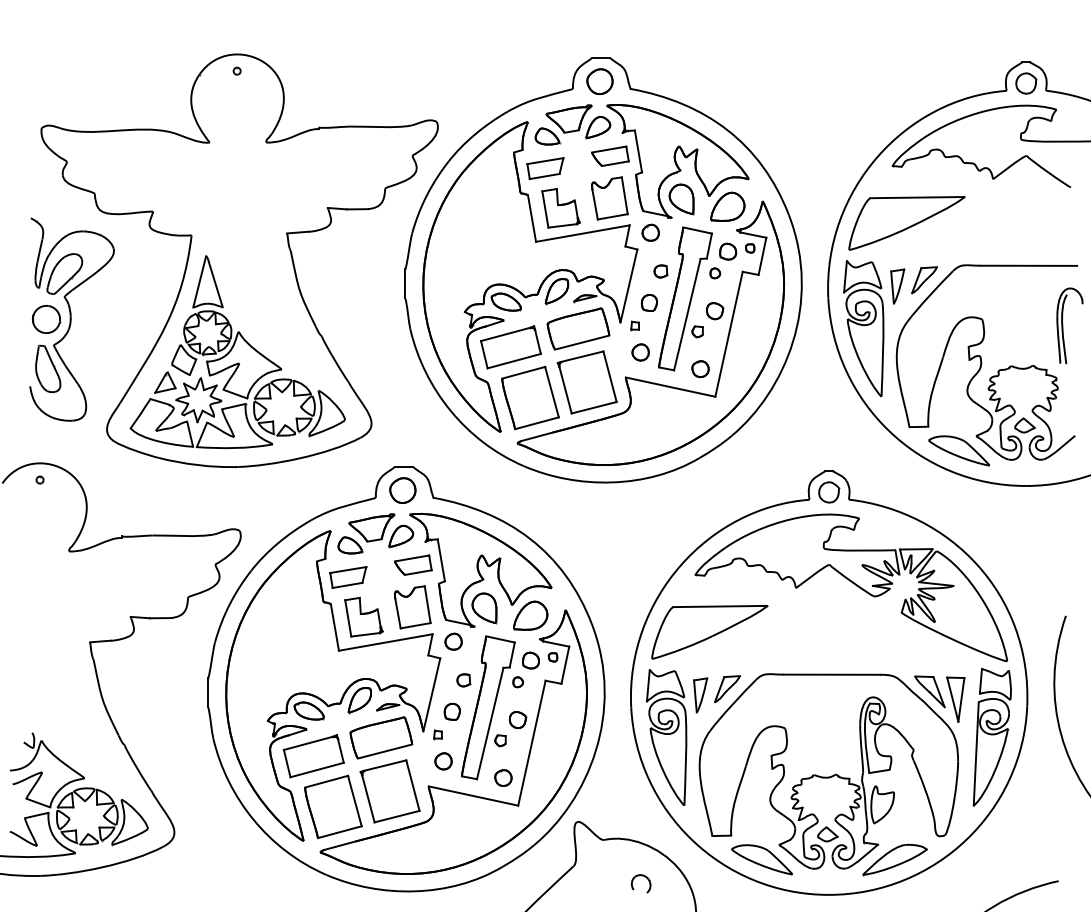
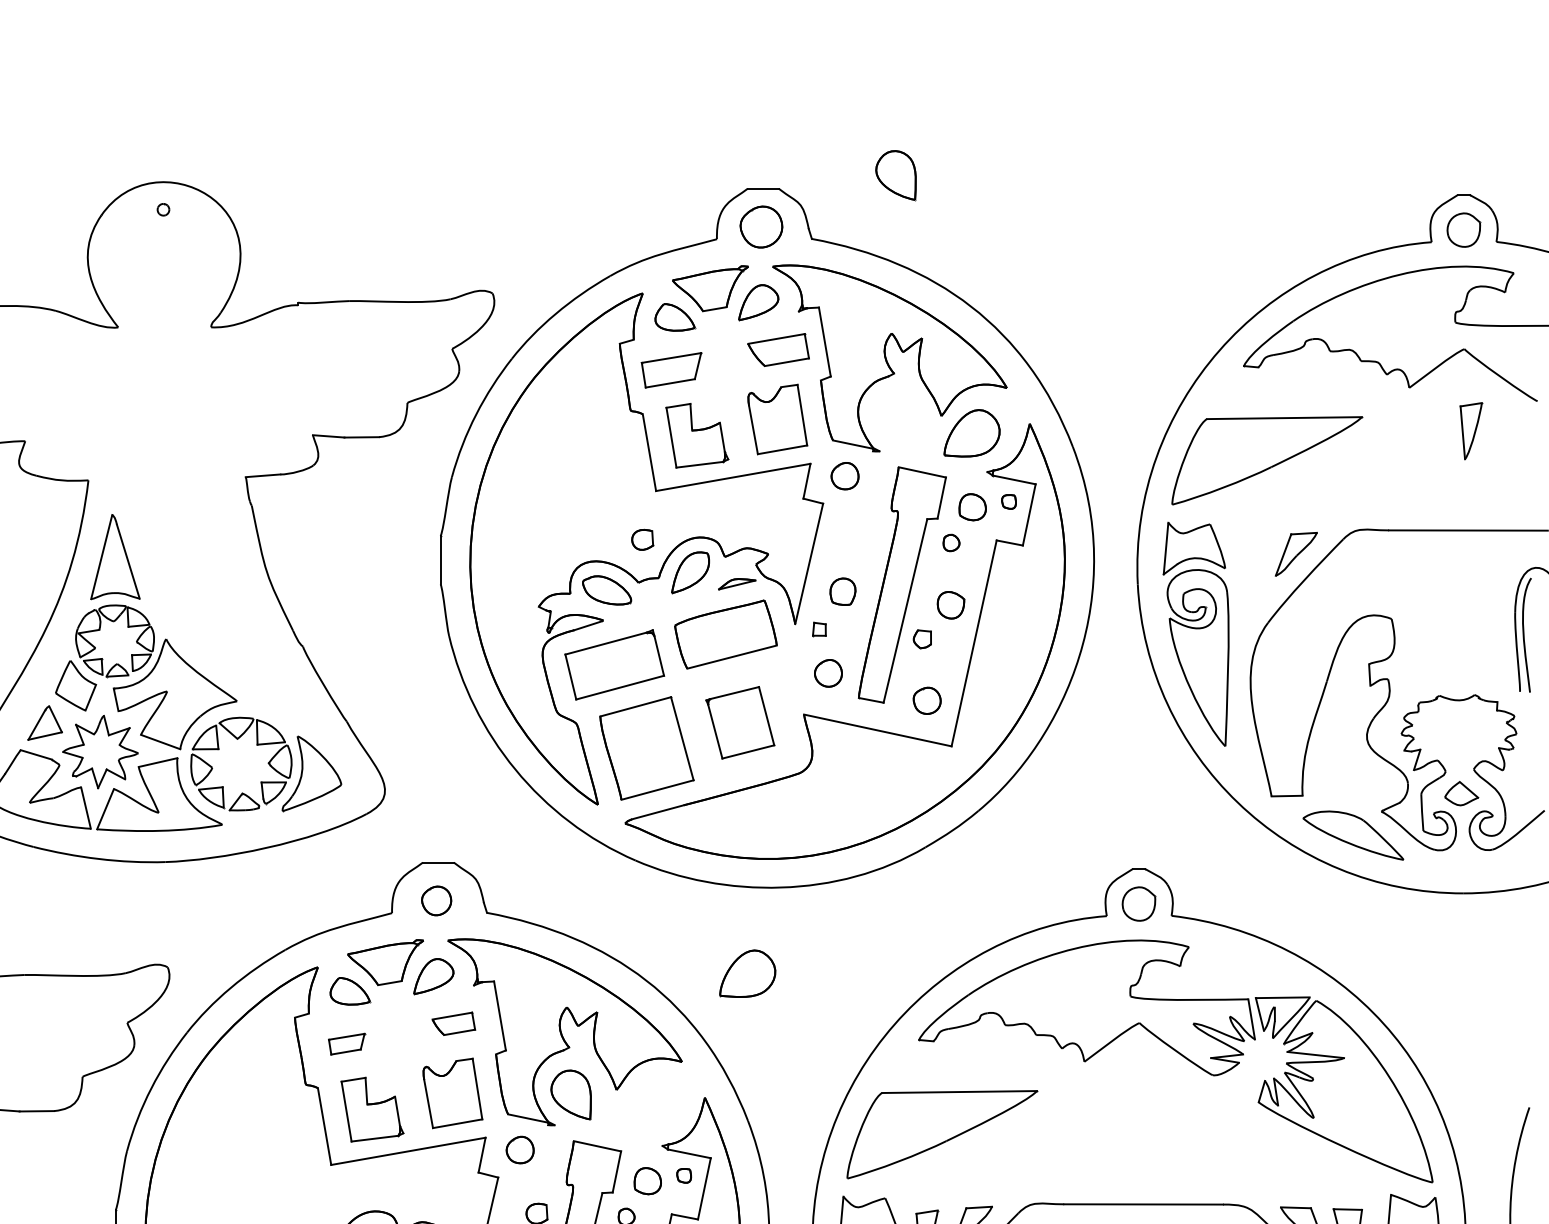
part: (681, 199) -> (895, 175), moved
part: (660, 271) -> (641, 539), moved
part: (897, 286) -> (1470, 431), moved
part: (586, 382) -> (739, 722), size x0.7
part: (402, 490) -> (435, 900), size x0.7
part: (413, 564) -> (454, 1022), size x0.7
part: (348, 577) -> (346, 1044), size x0.6
part: (530, 615) -> (747, 973), moved

